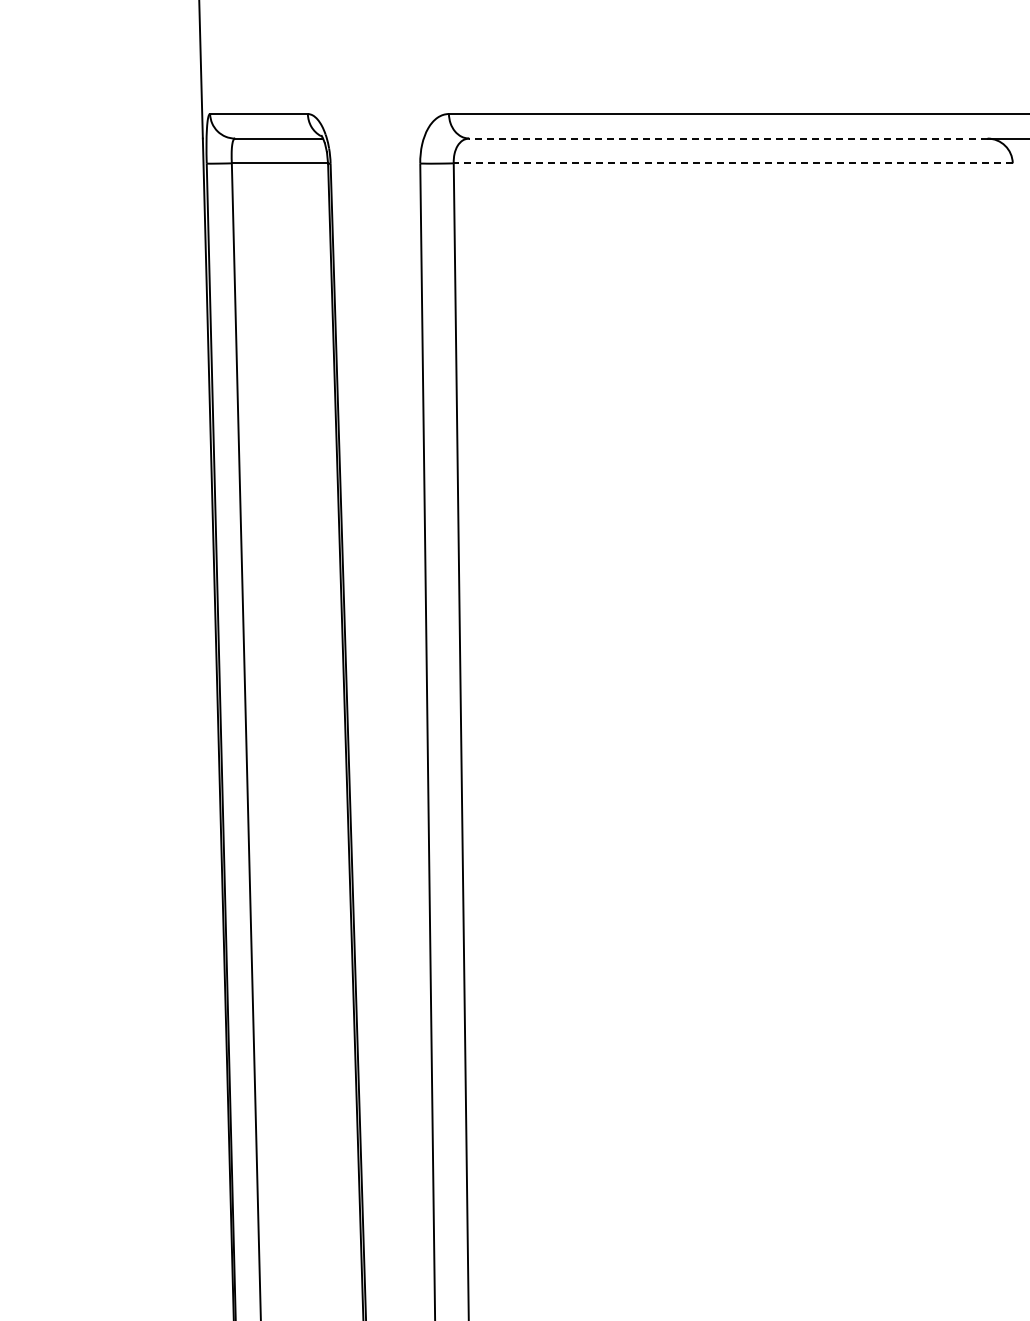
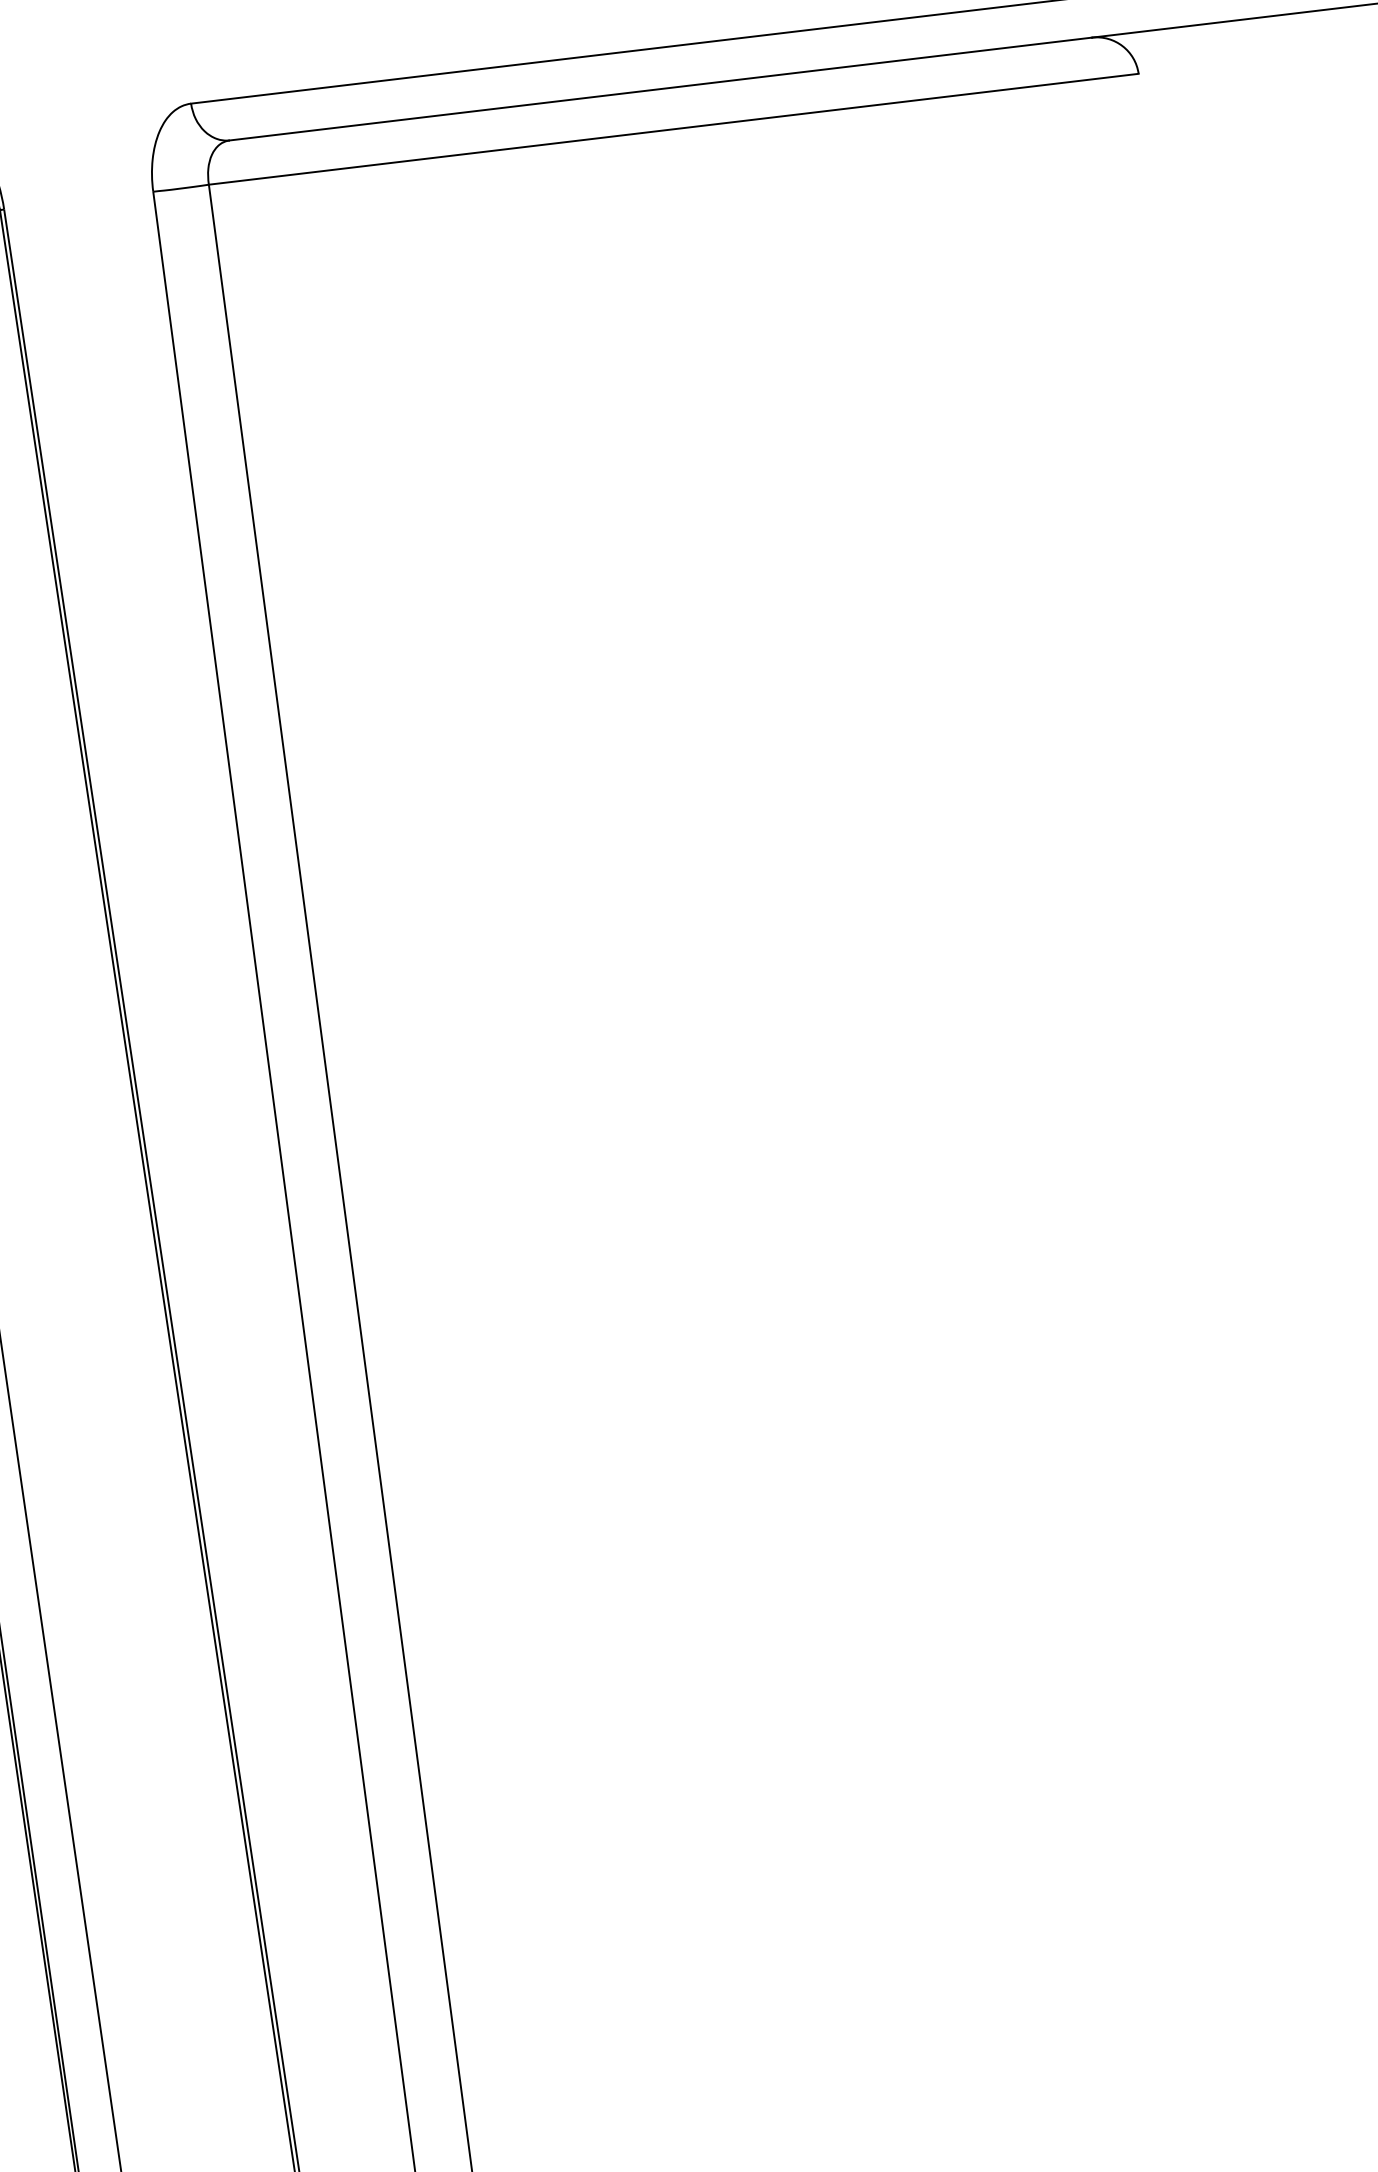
line: (727, 138) -> (659, 89), dashed -> solid
line: (733, 163) -> (674, 129), dashed -> solid

